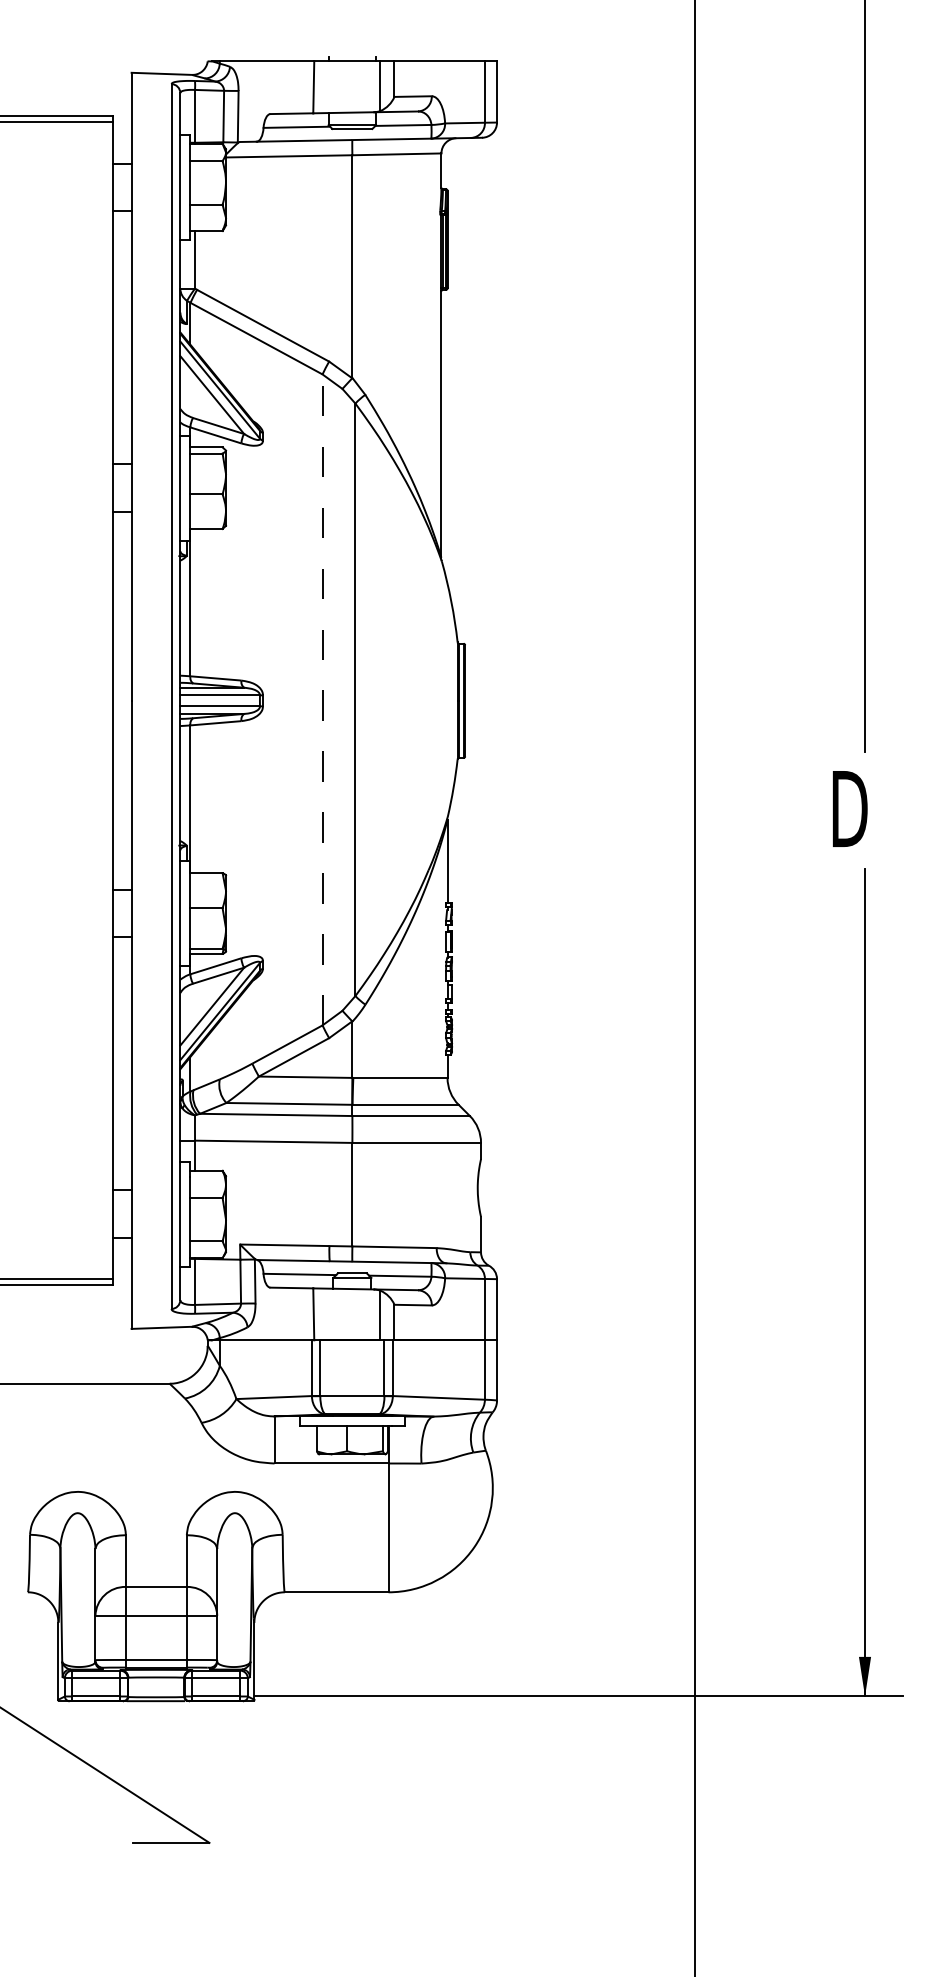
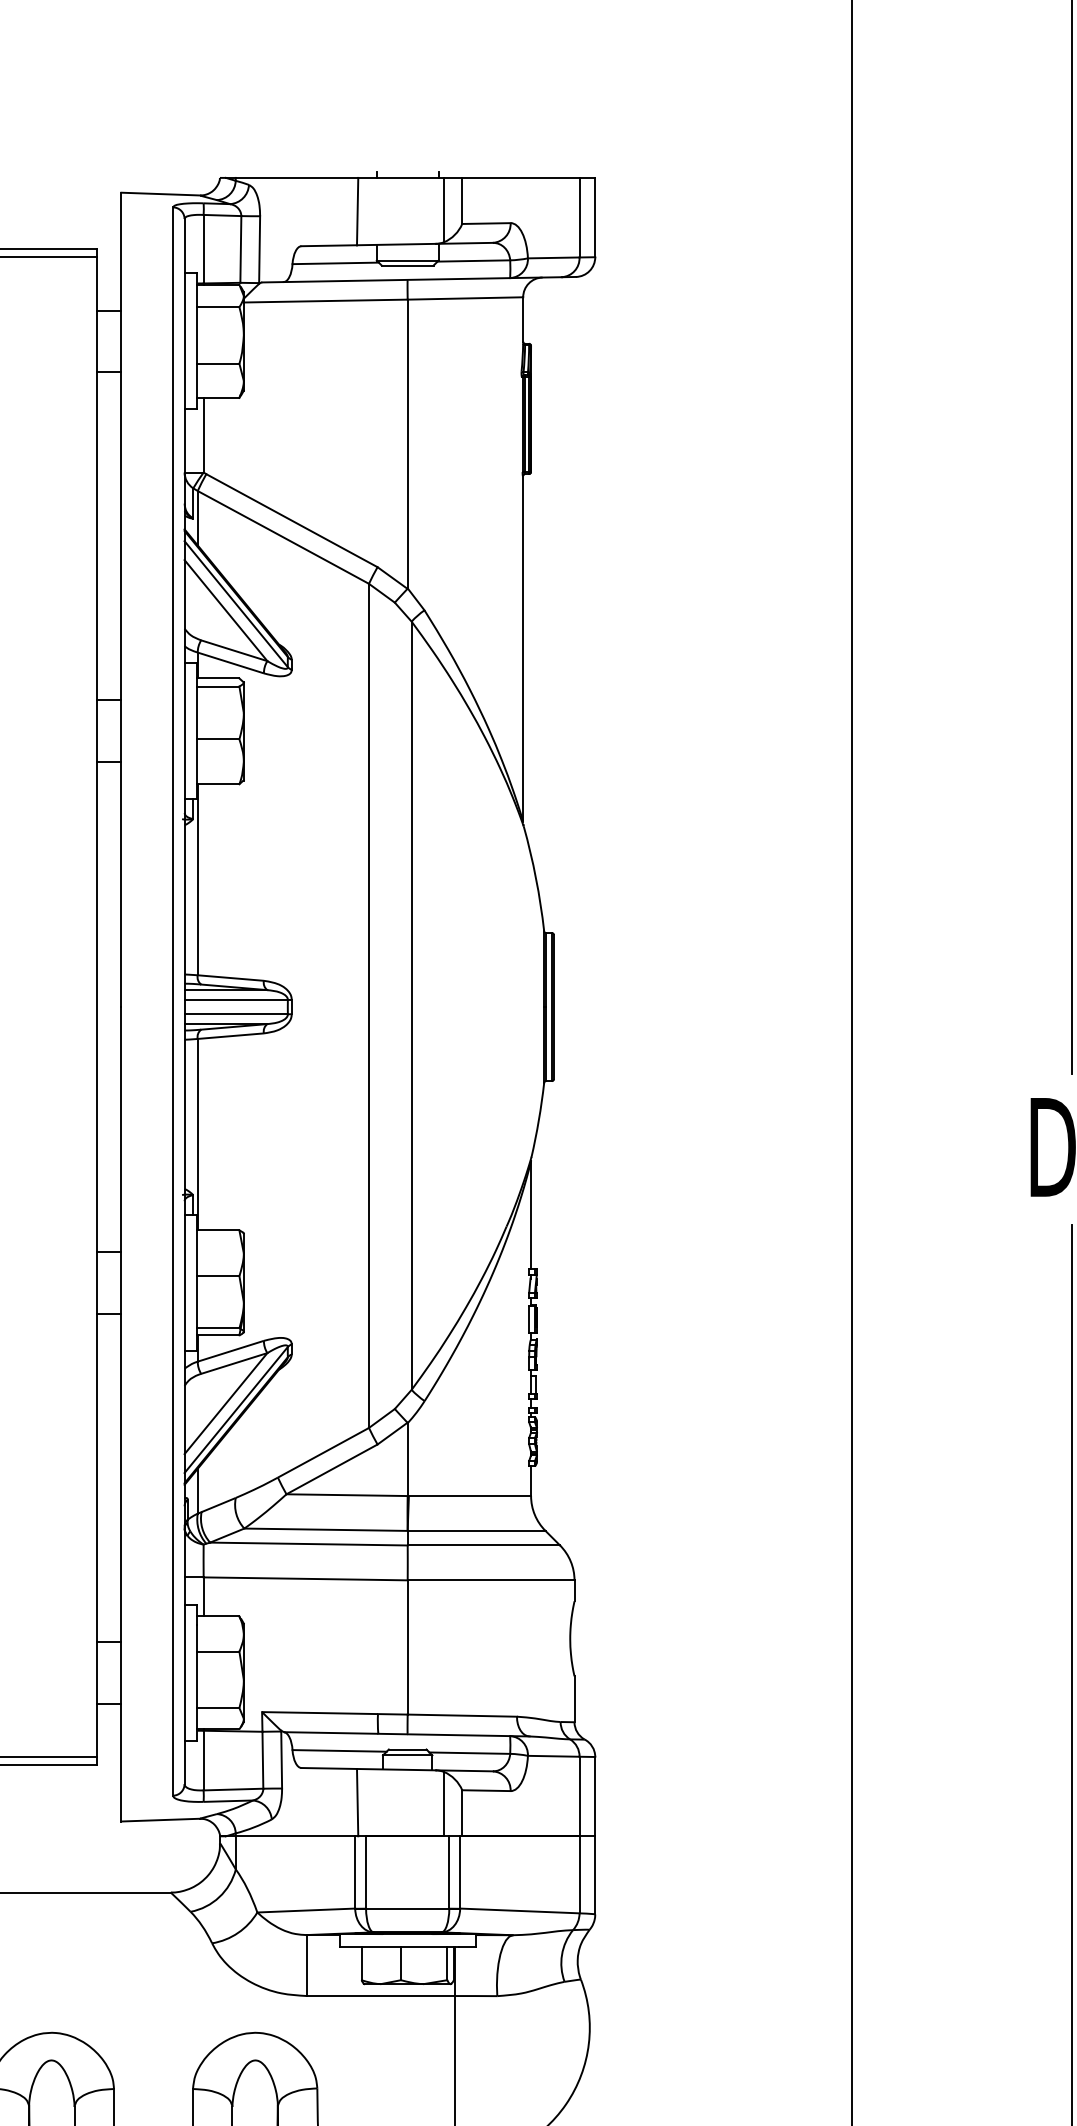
line: (322, 699) -> (368, 1005), dashed -> solid

